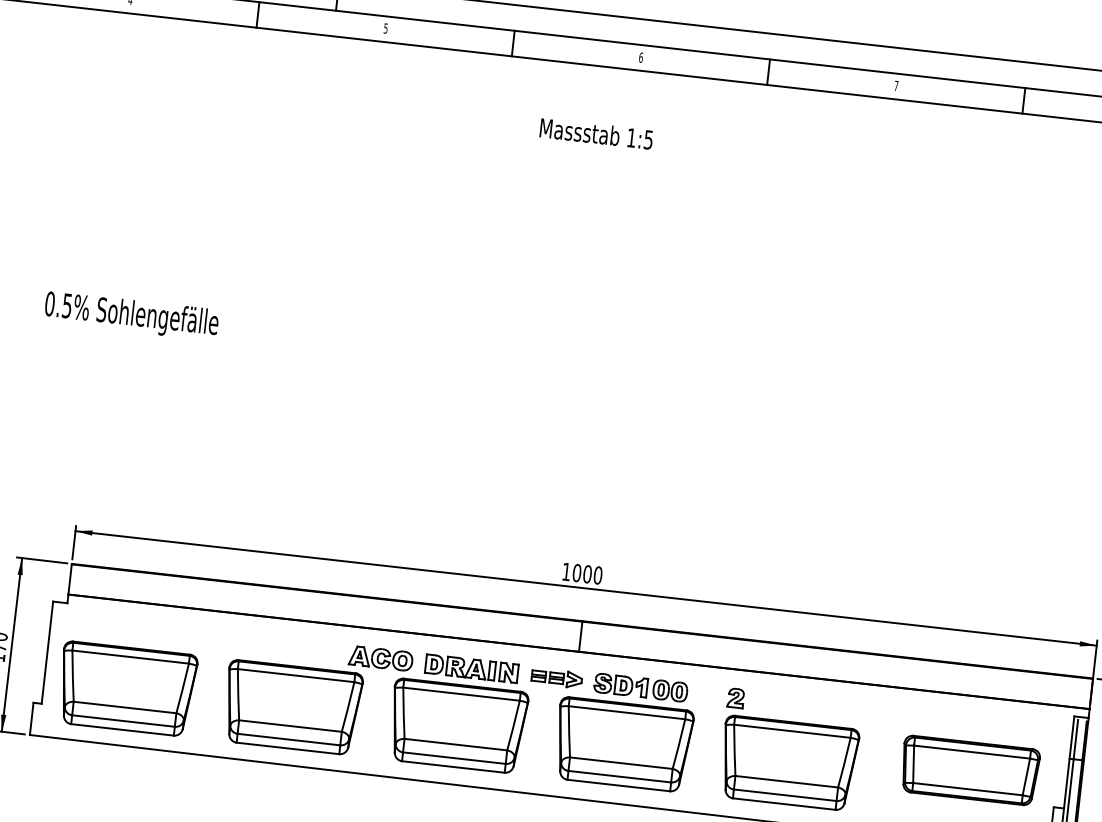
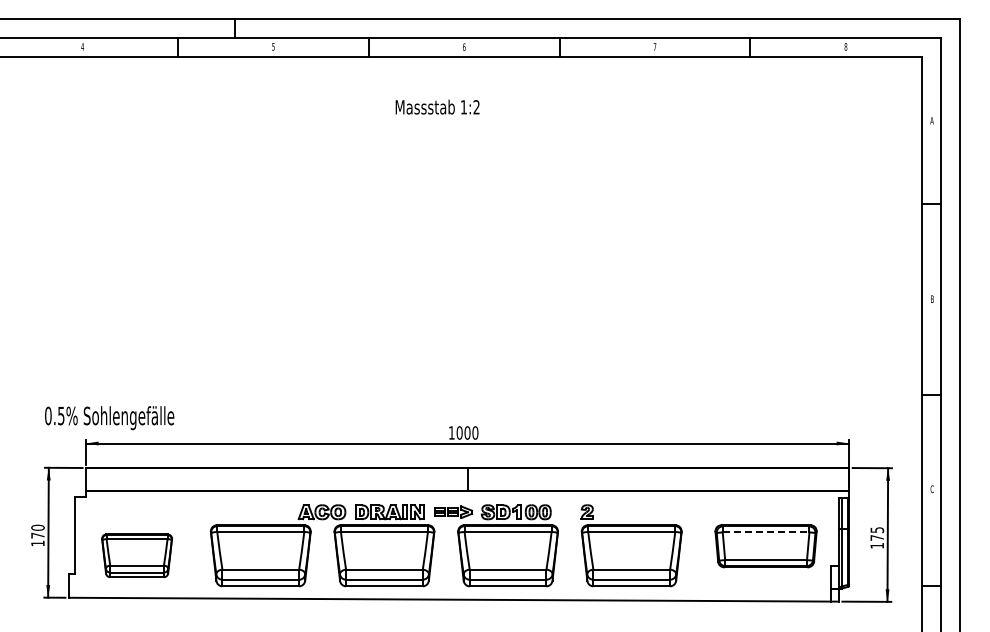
text: (648, 140) -> (476, 107), 1:5 -> 1:2
text: (131, 316) -> (109, 418), moved
part: (126, 688) -> (136, 555), size x0.7
line: (972, 752) -> (766, 532), solid -> dashed

